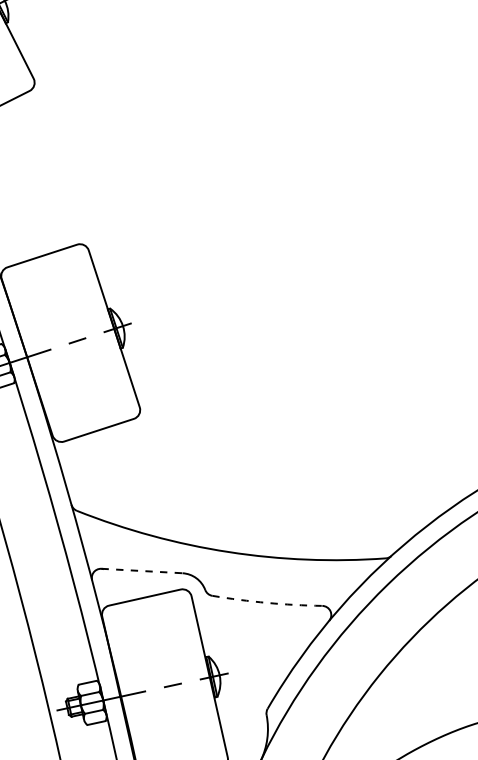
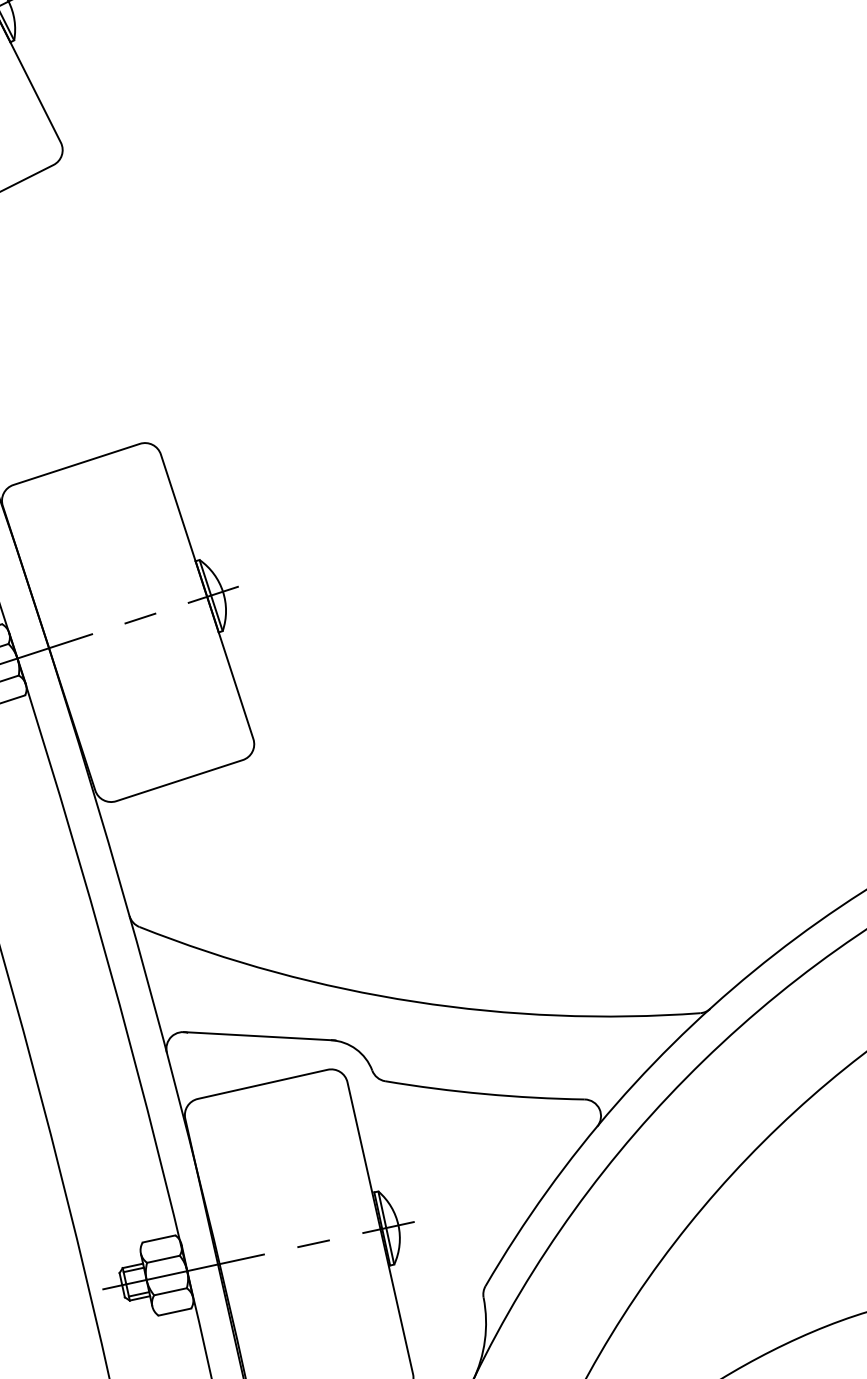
line: (143, 571) -> (260, 1037), dashed -> solid
arc: (267, 602) -> (485, 1093), dashed -> solid

